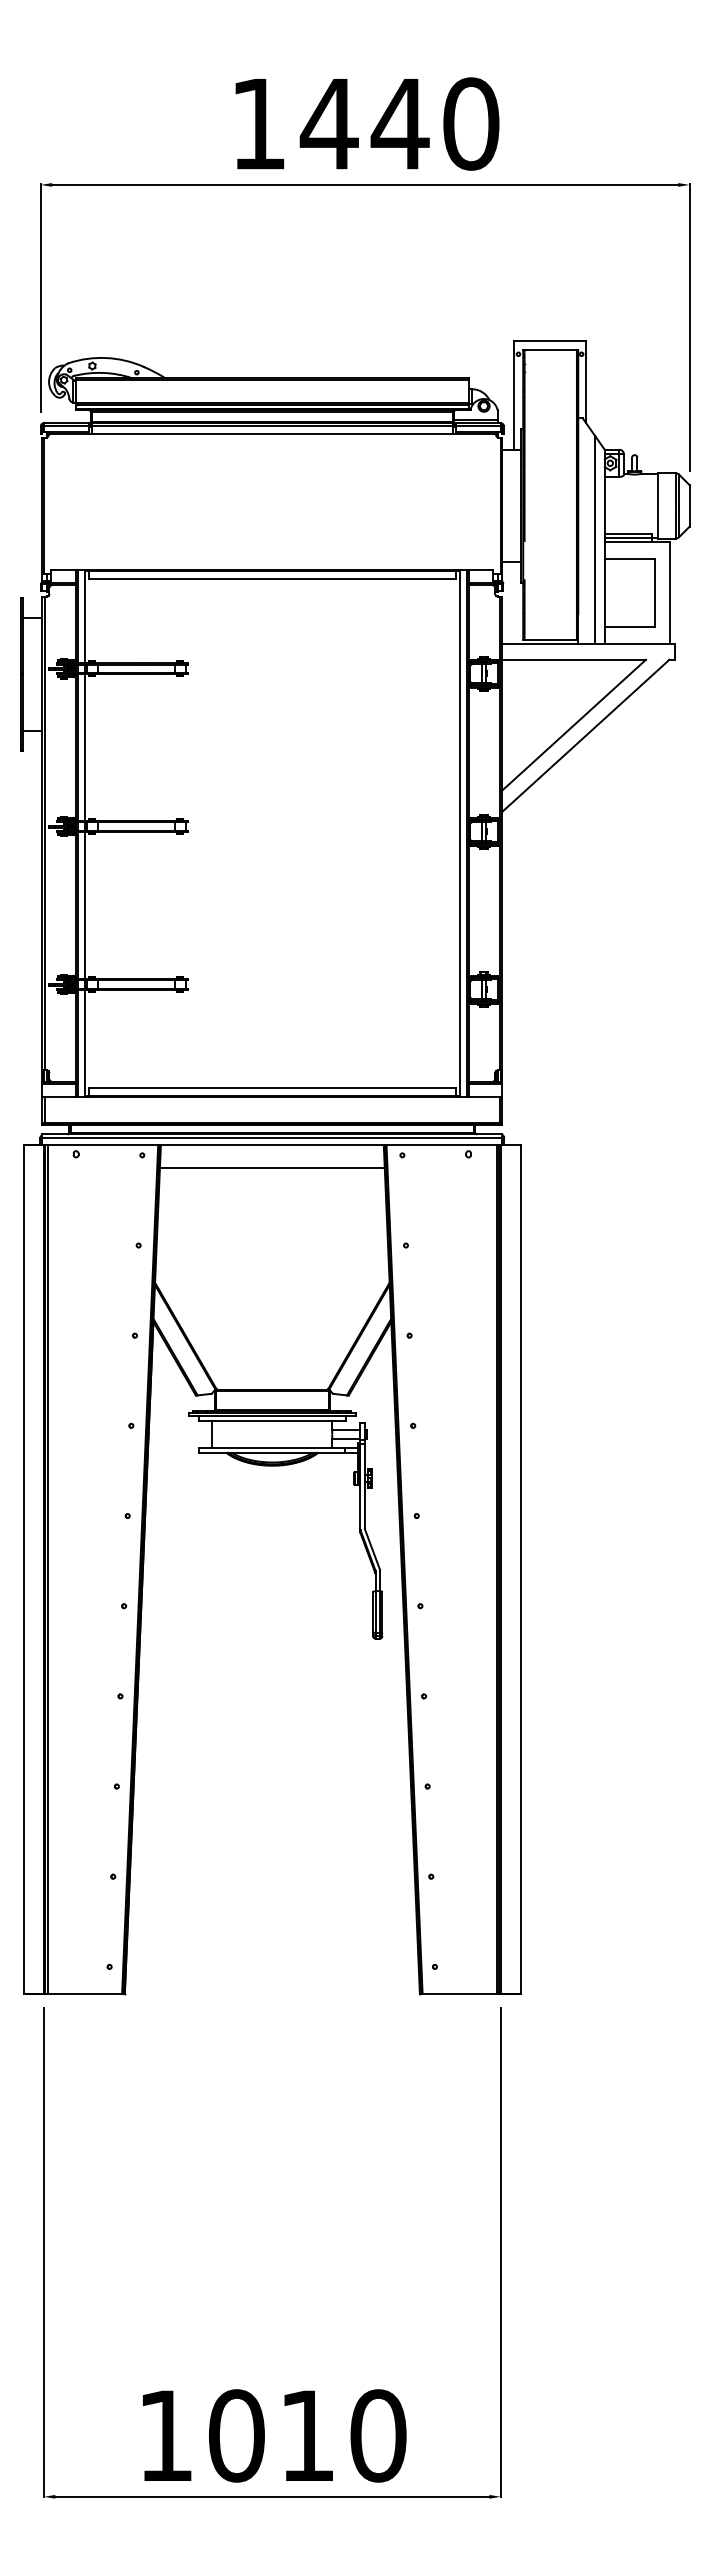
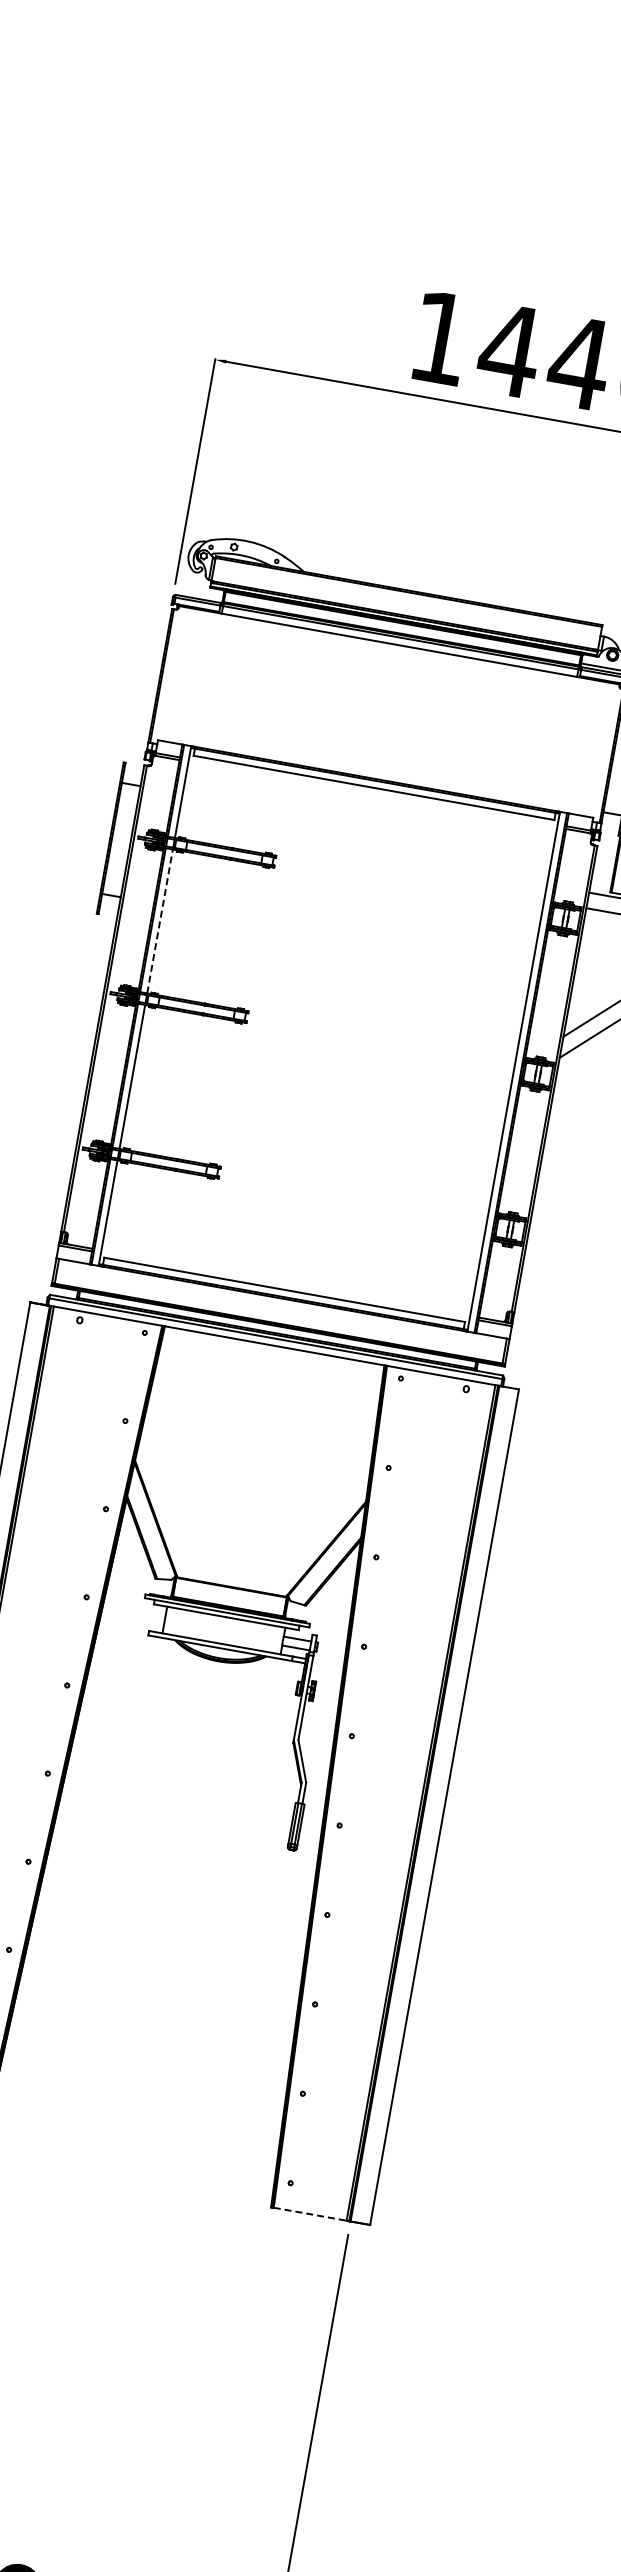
line: (85, 747) -> (160, 921), solid -> dashed
line: (271, 1167) -> (269, 1367), removed
line: (459, 1993) -> (310, 2213), solid -> dashed

